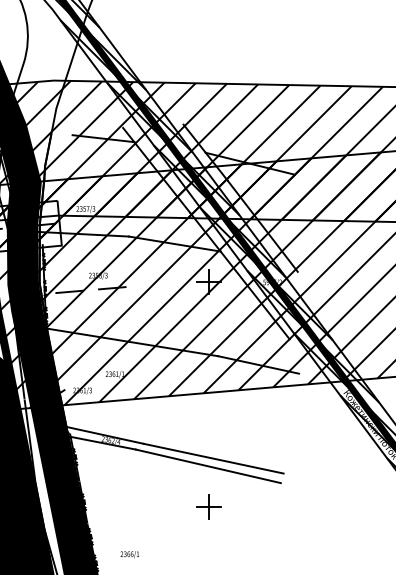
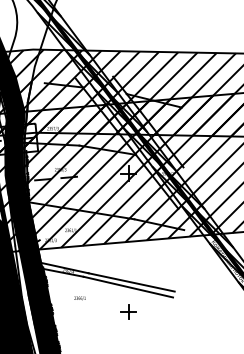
text: (128, 554) -> (79, 298), moved

